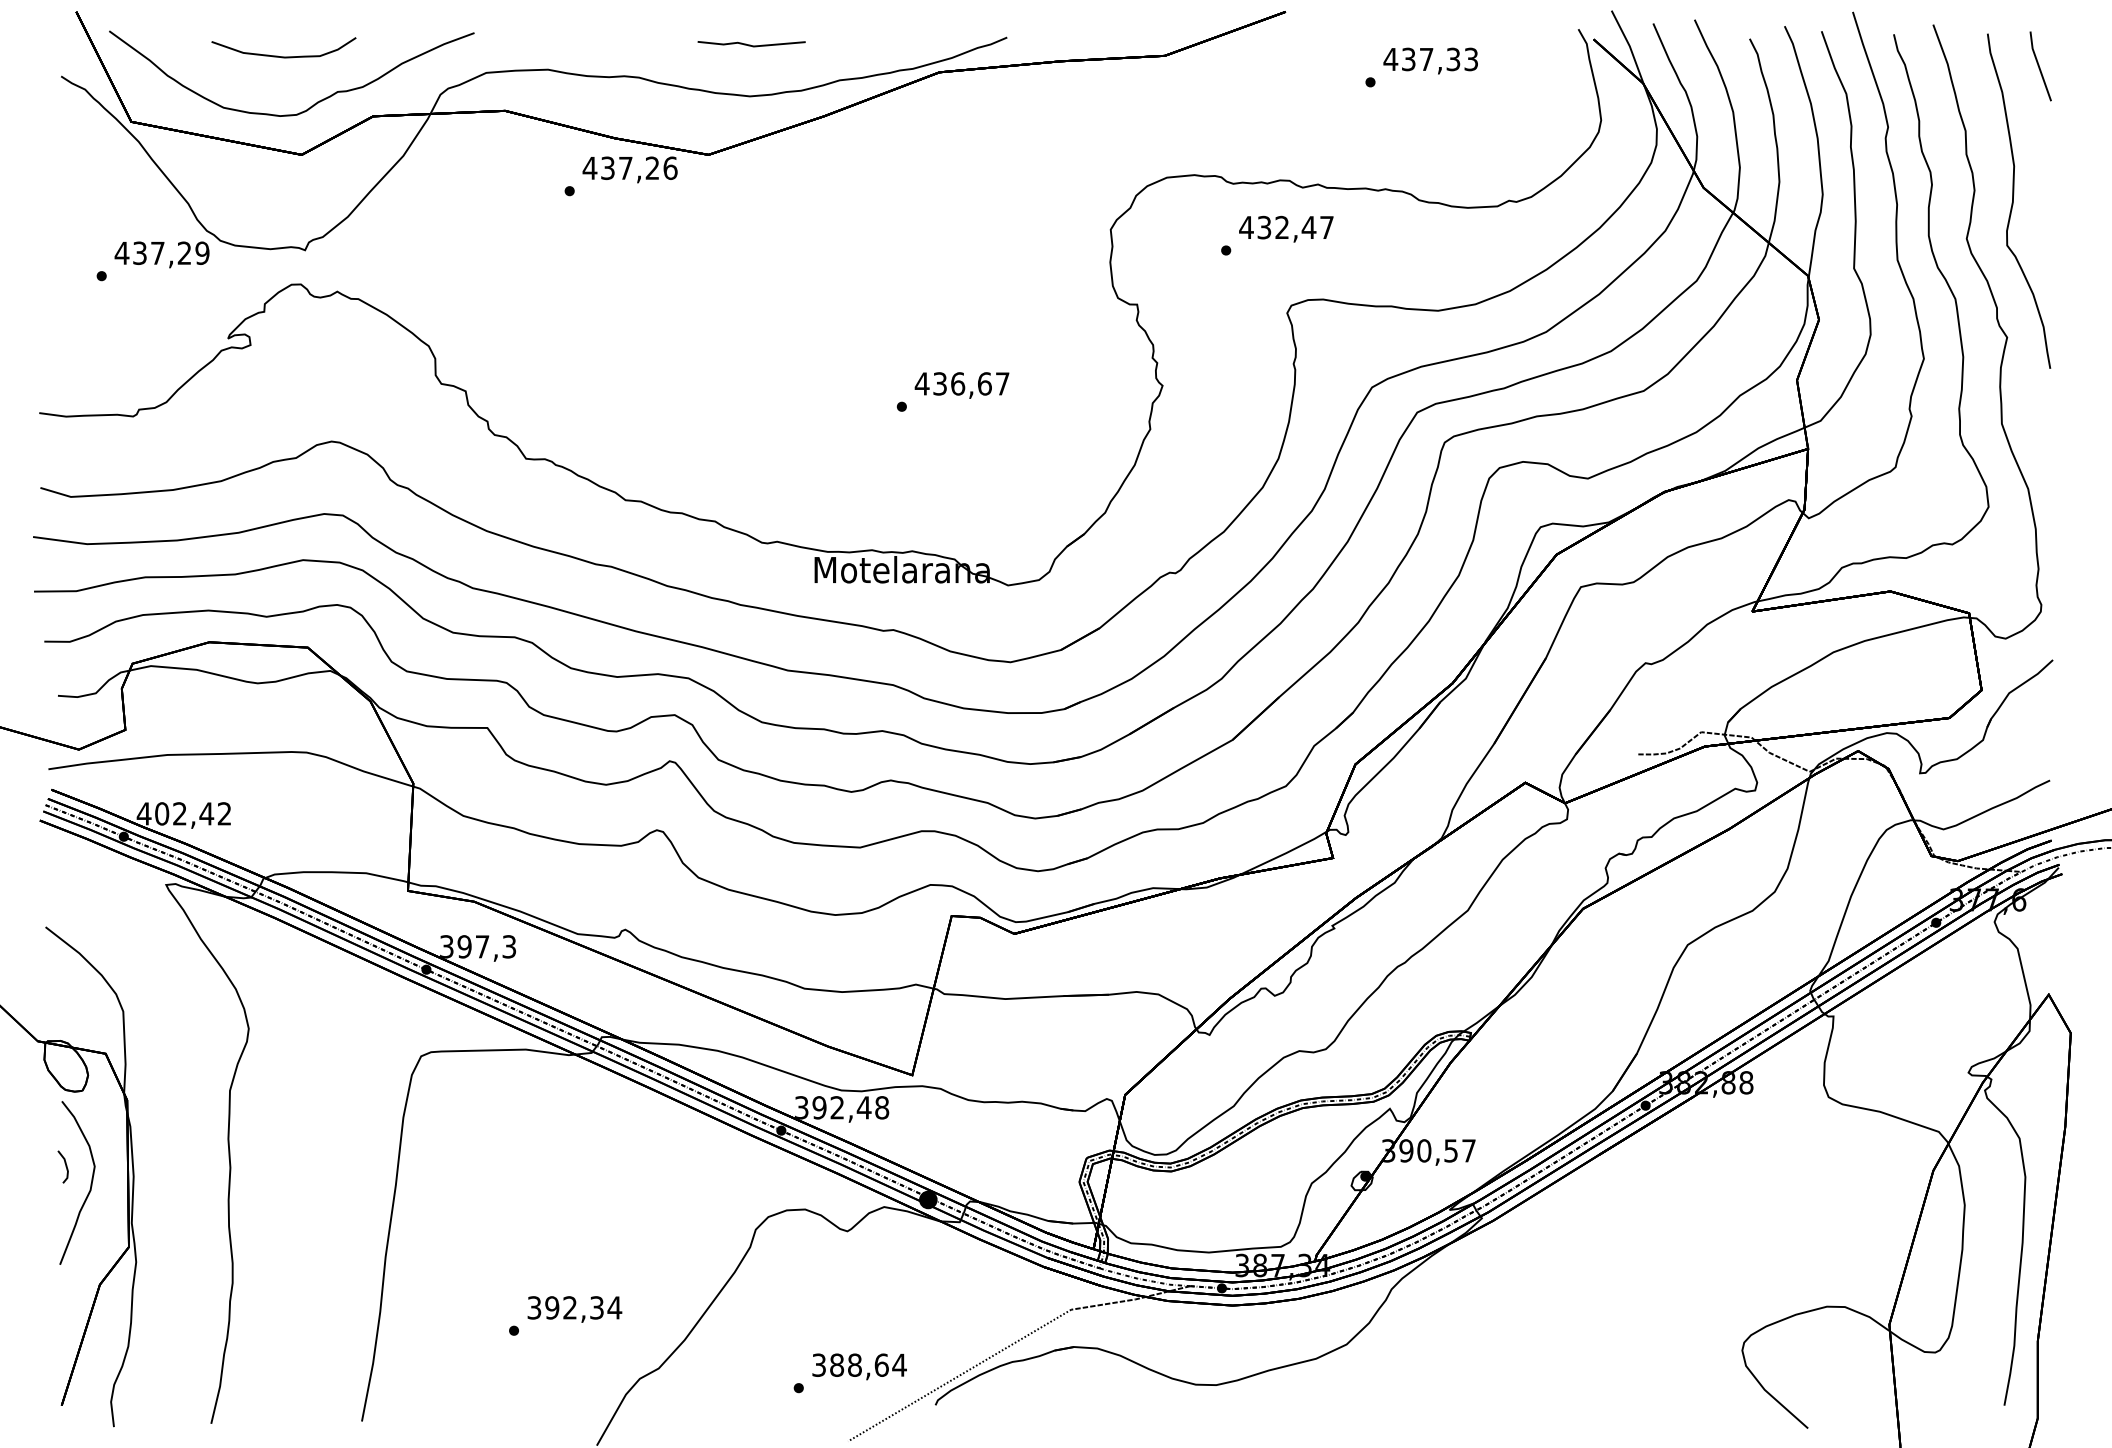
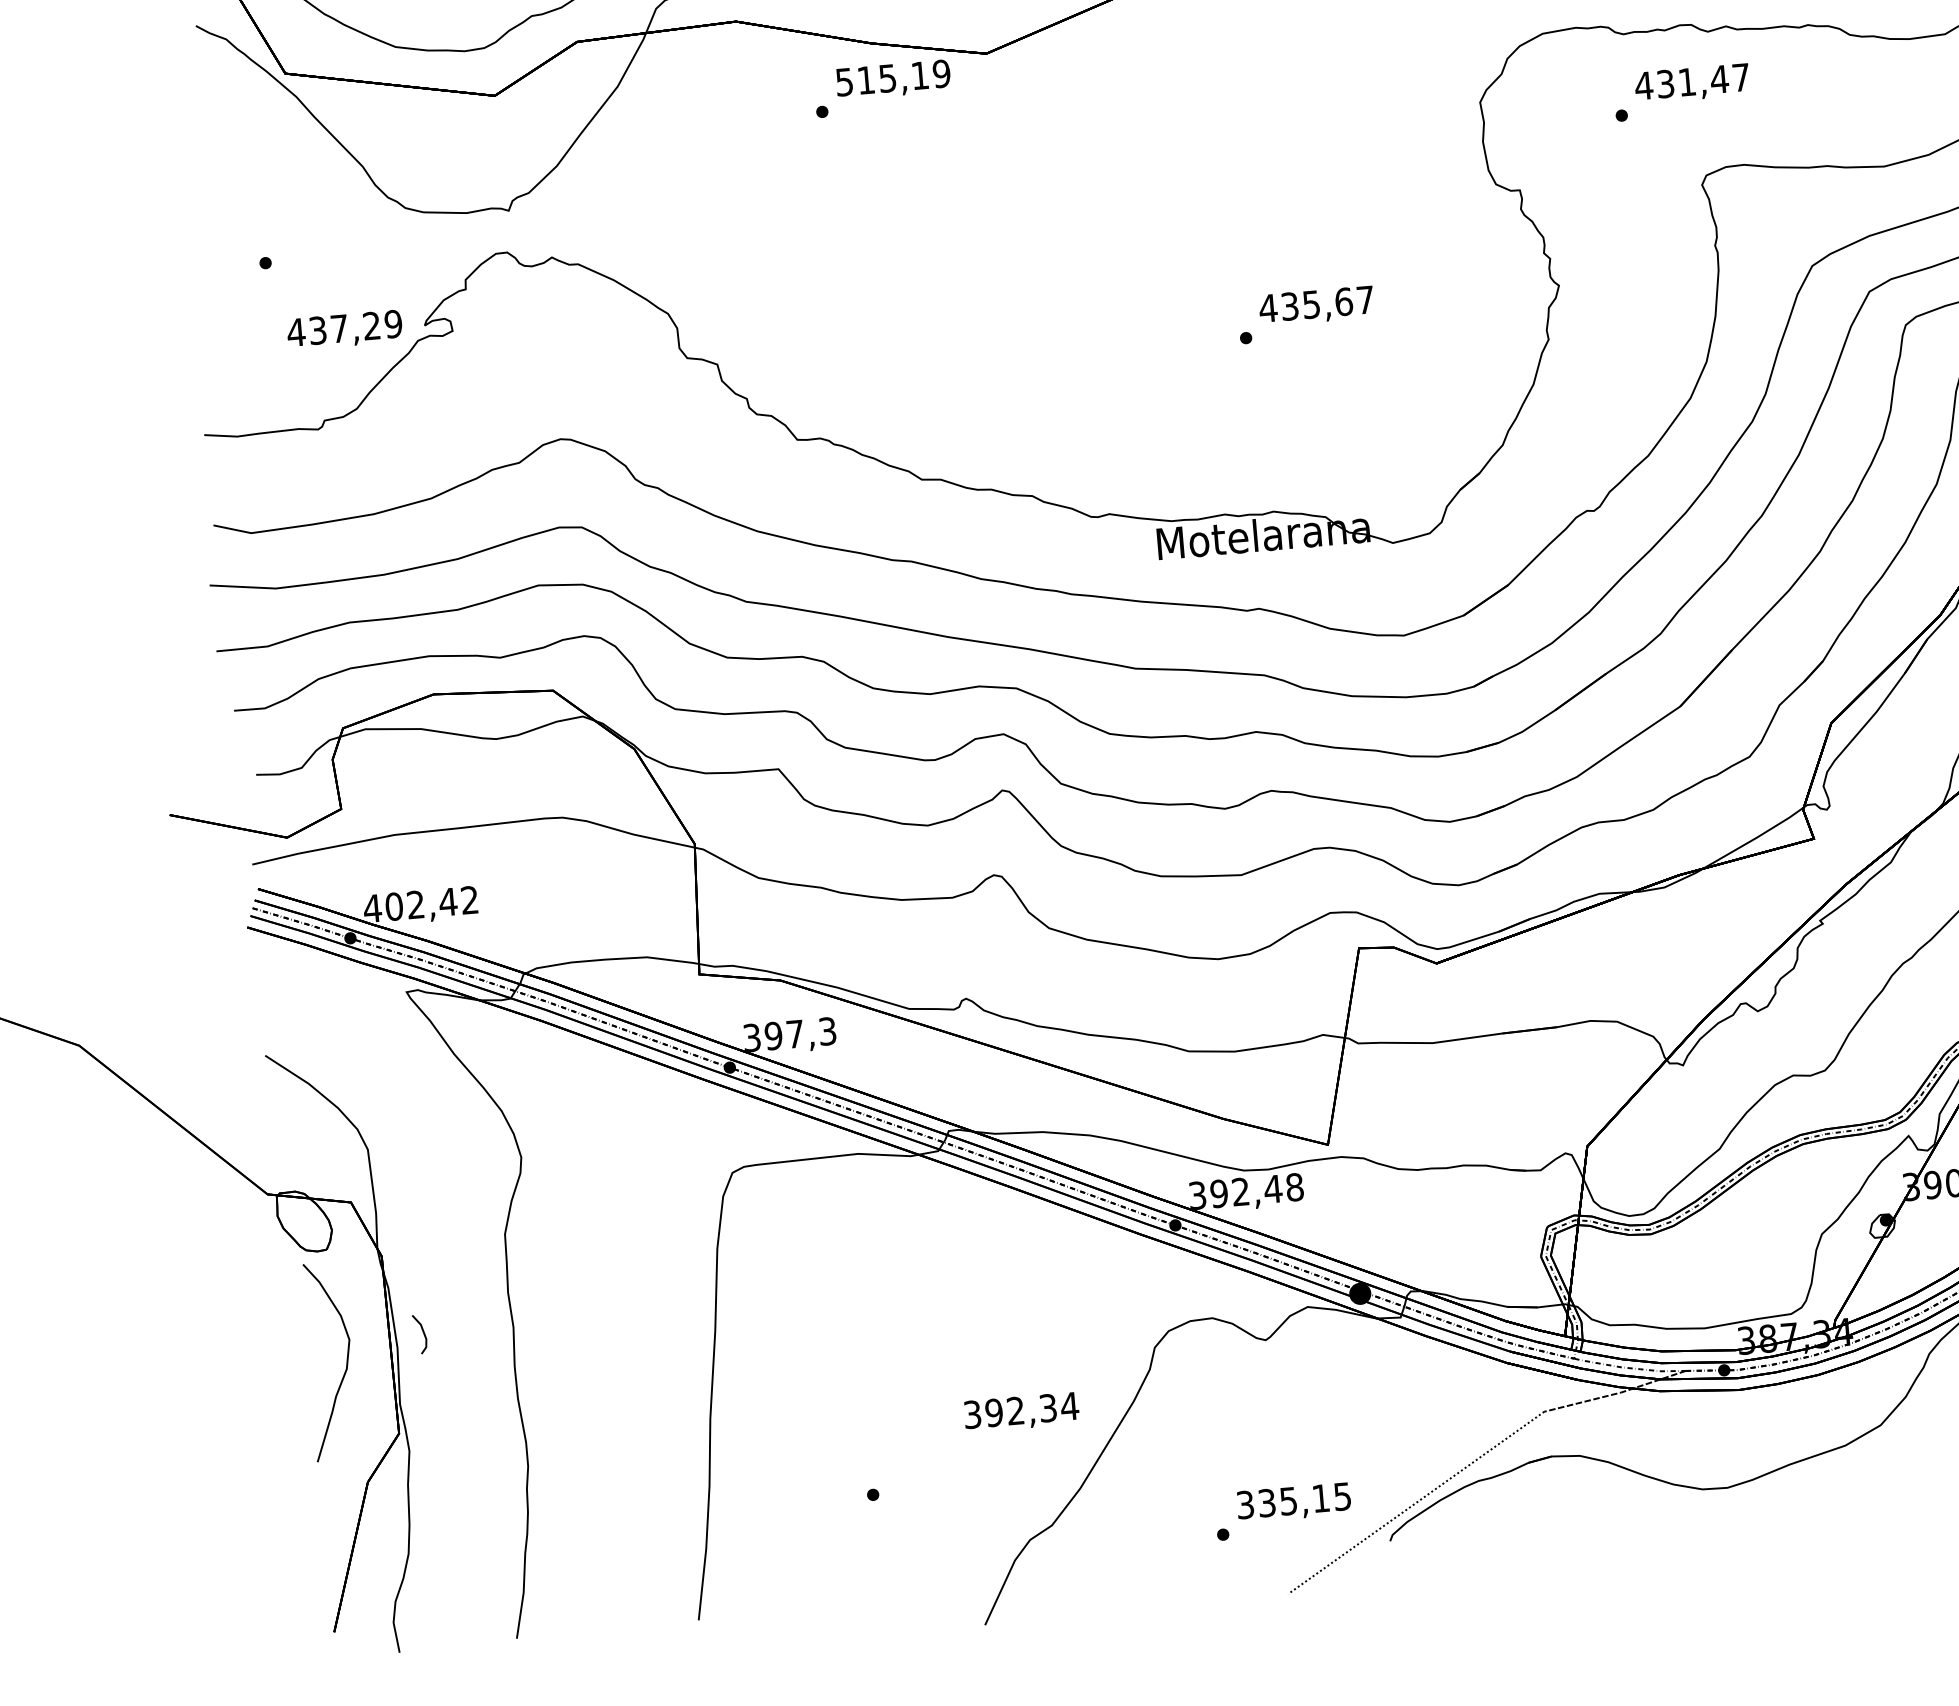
text: (629, 168) -> (892, 78), 437,26 -> 515,19
text: (1281, 226) -> (1686, 80), 432,47 -> 431,47
text: (161, 254) -> (344, 329), moved
text: (958, 383) -> (1312, 304), 436,67 -> 435,67
line: (65, 1166) -> (422, 1333), moved
text: (574, 1309) -> (1021, 1412), moved
text: (868, 1364) -> (1304, 1498), 388,64 -> 335,15

